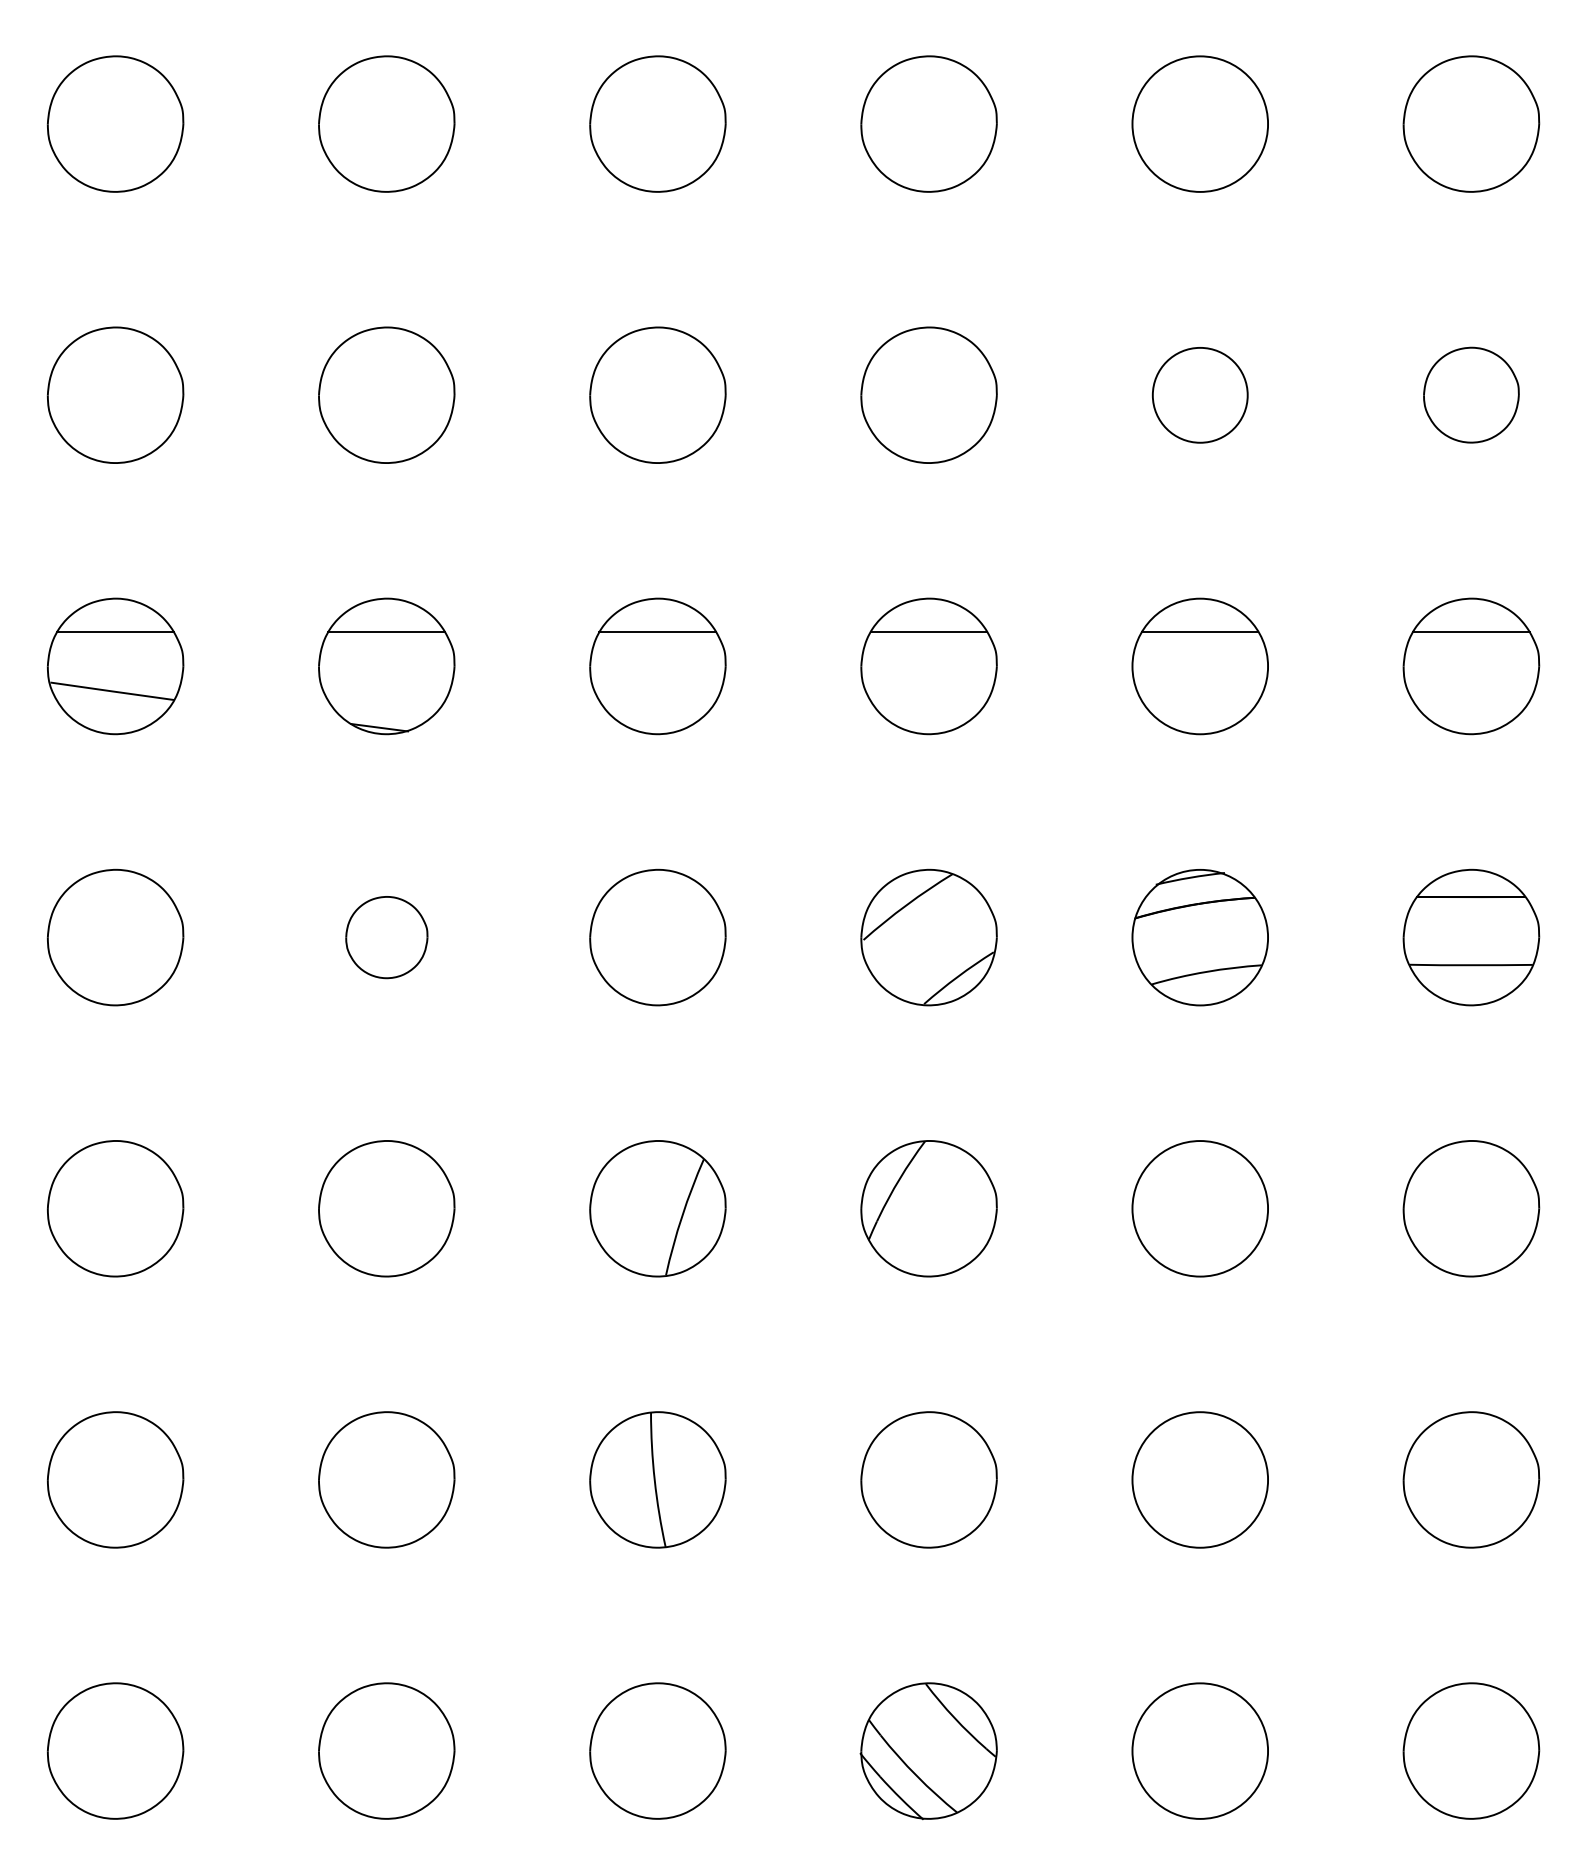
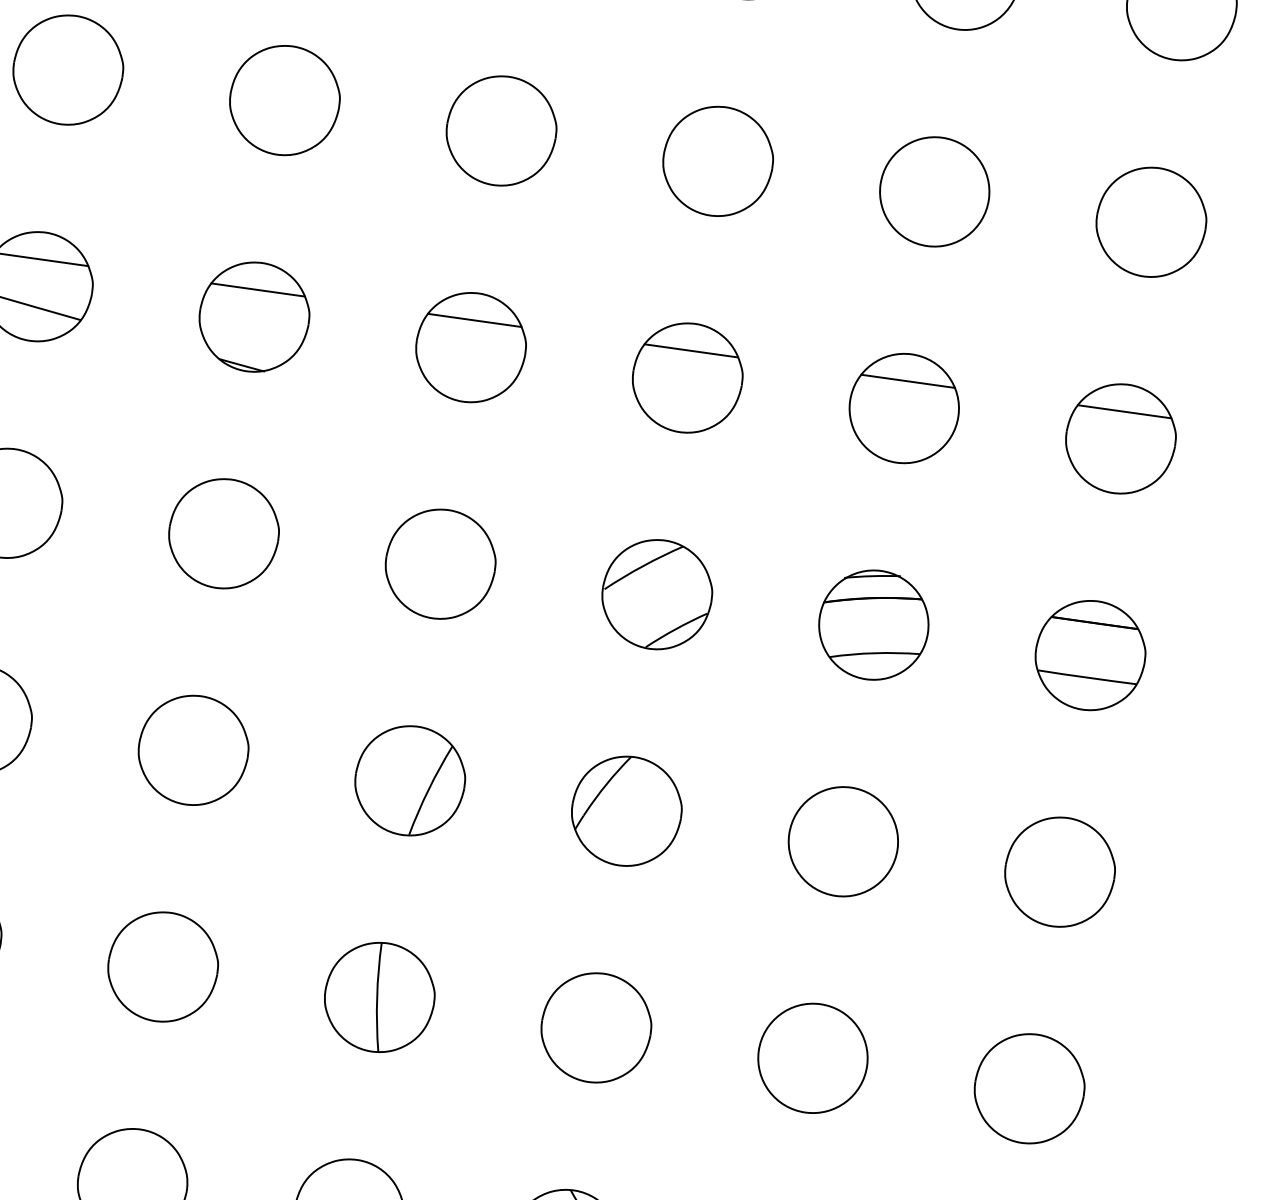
part: (1471, 394) -> (1151, 221), size x1.43
circle: (1200, 395) -> (934, 192), size x1.43
part: (386, 937) -> (223, 533), size x1.67

